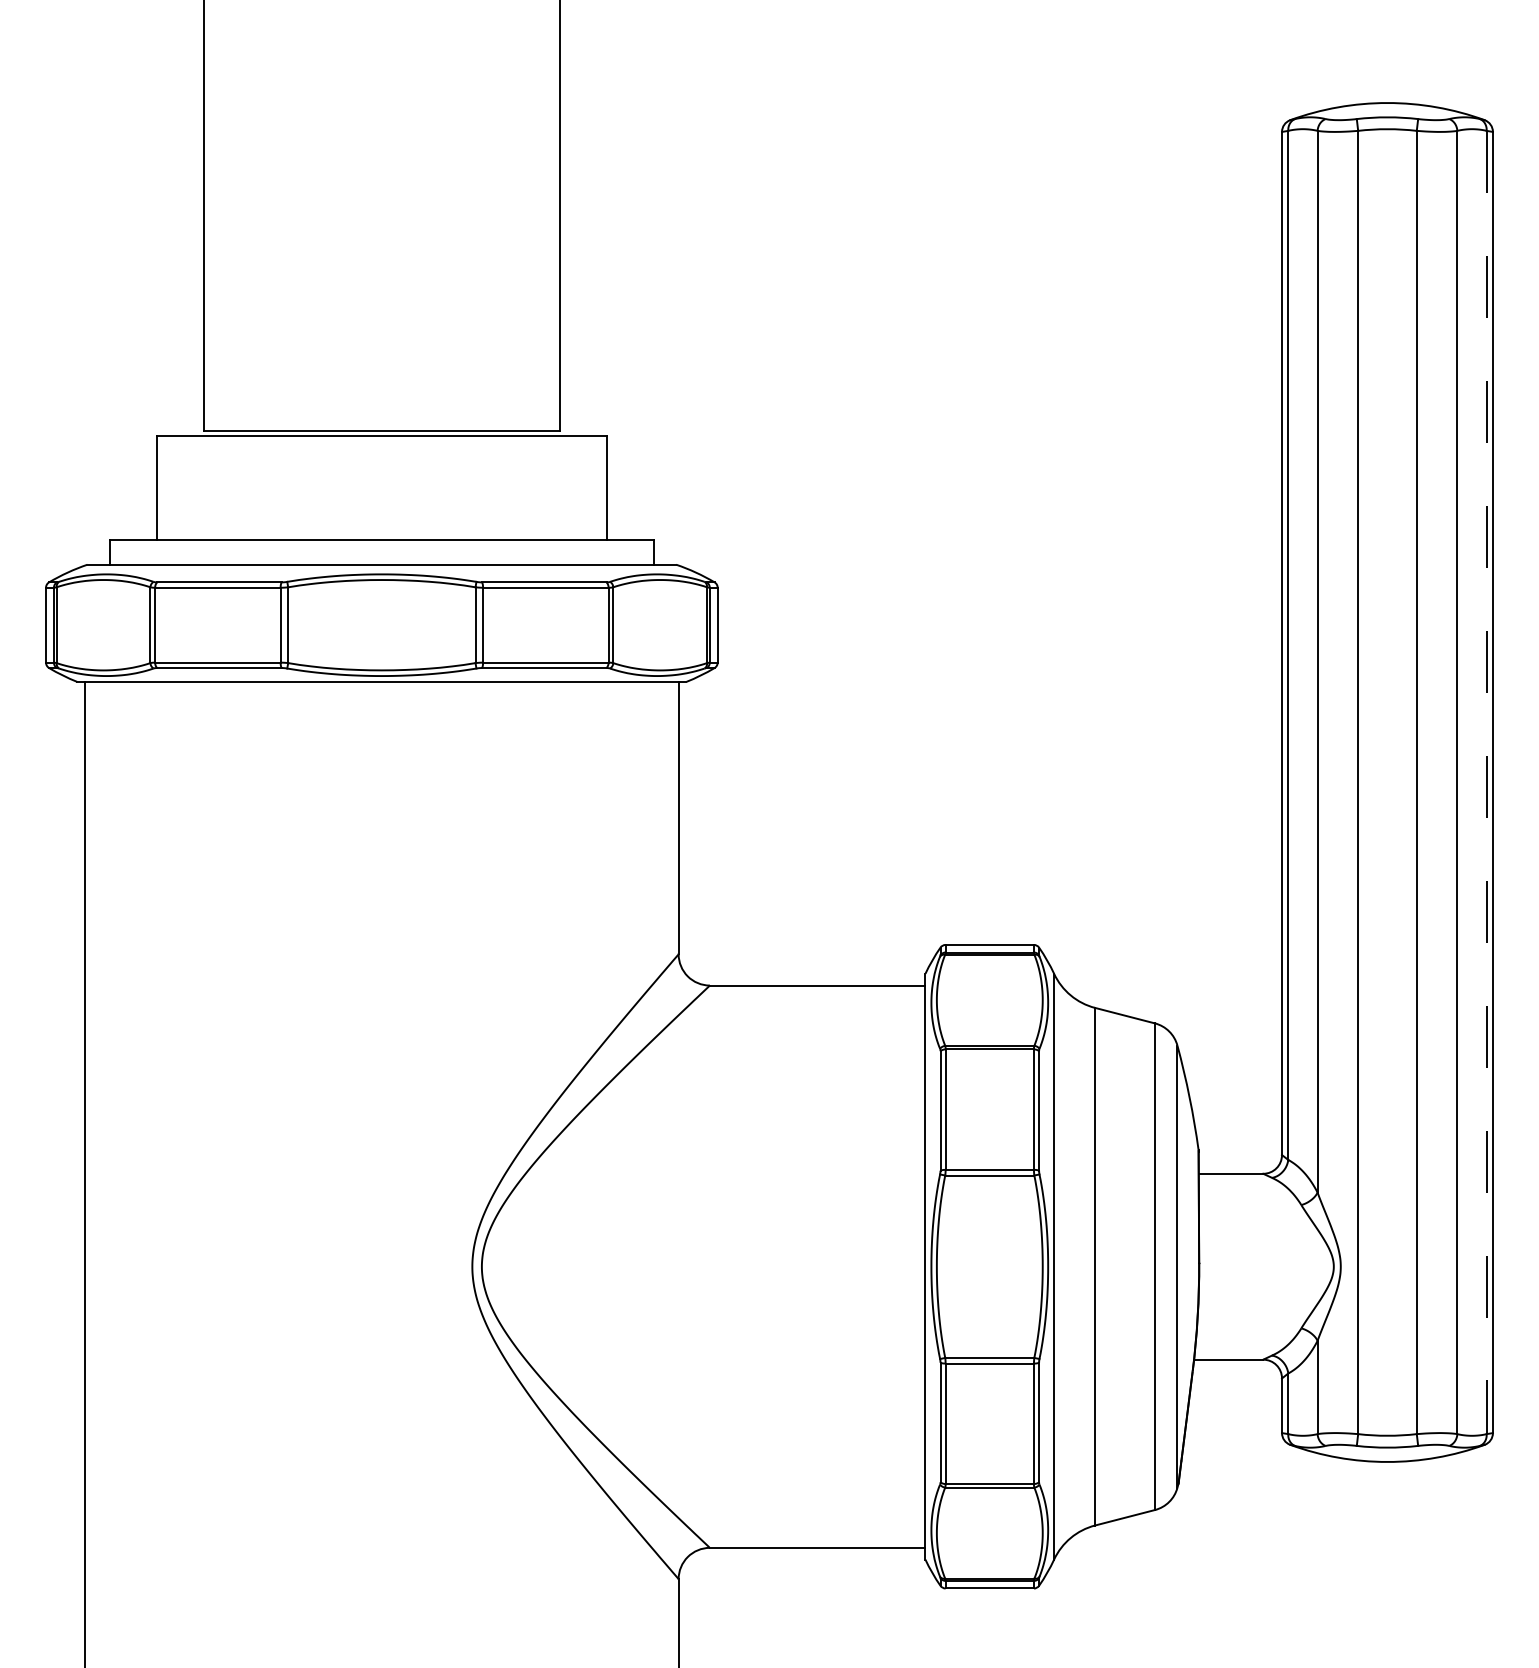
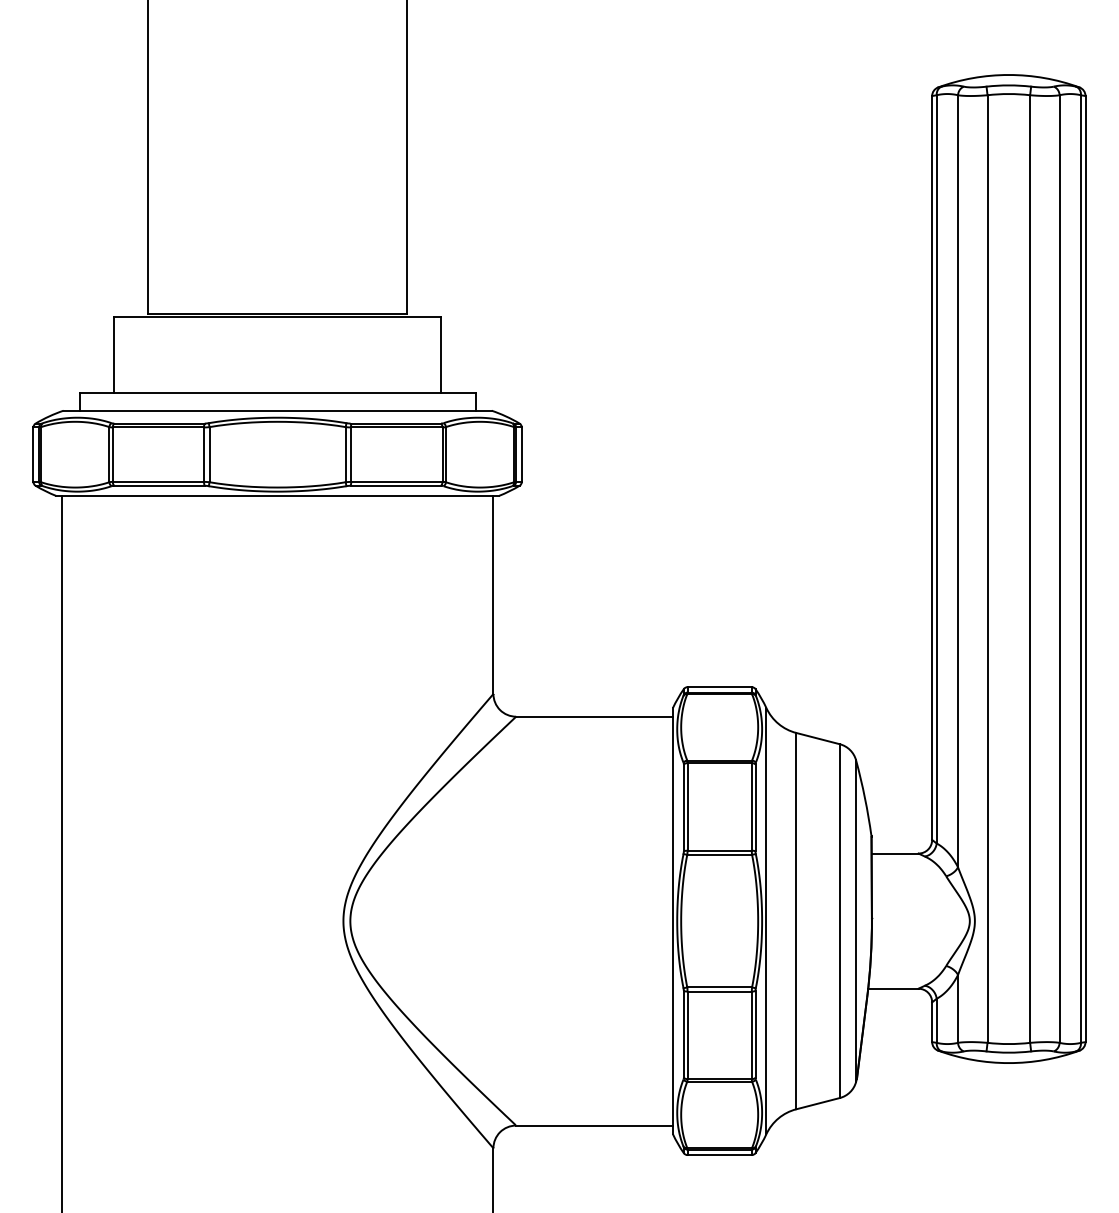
line: (1486, 783) -> (1080, 569), dashed -> solid

